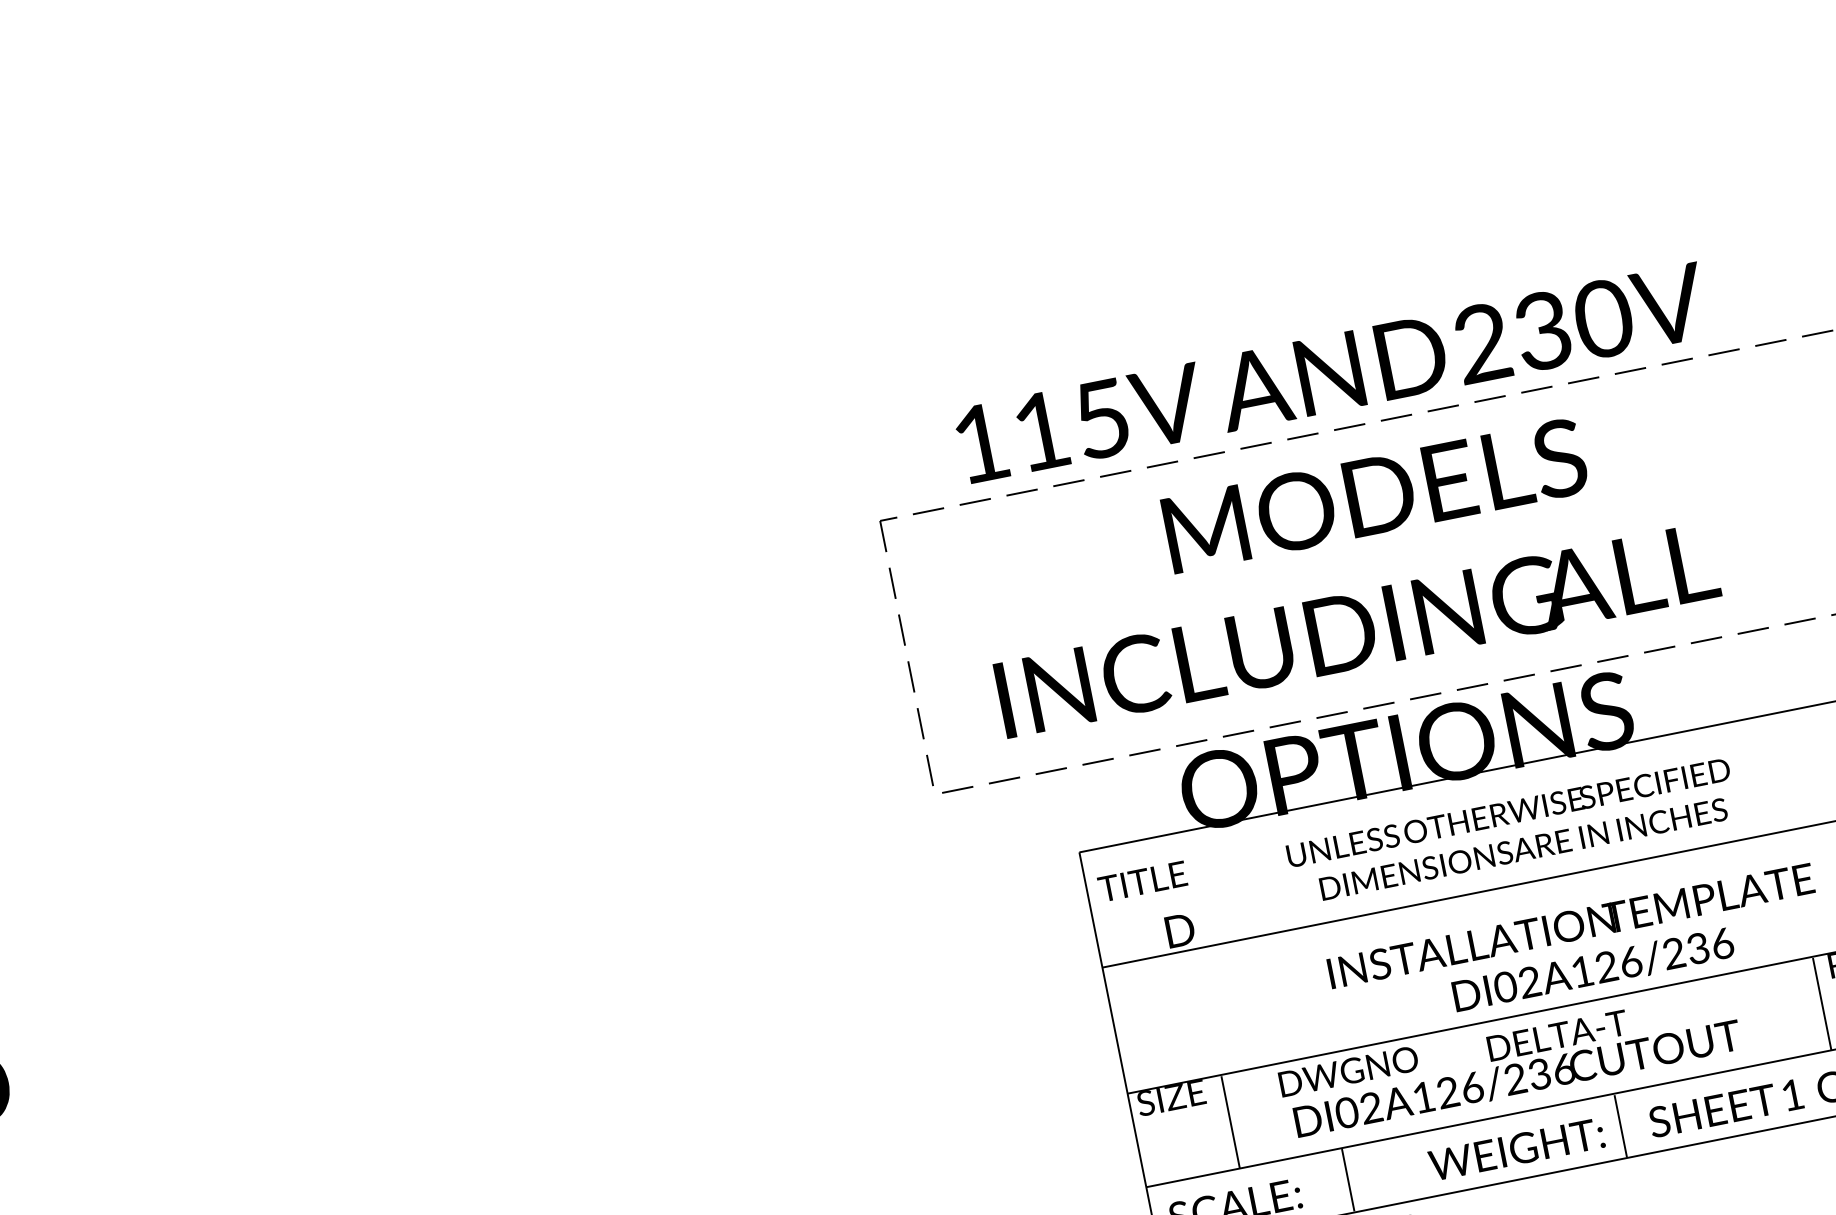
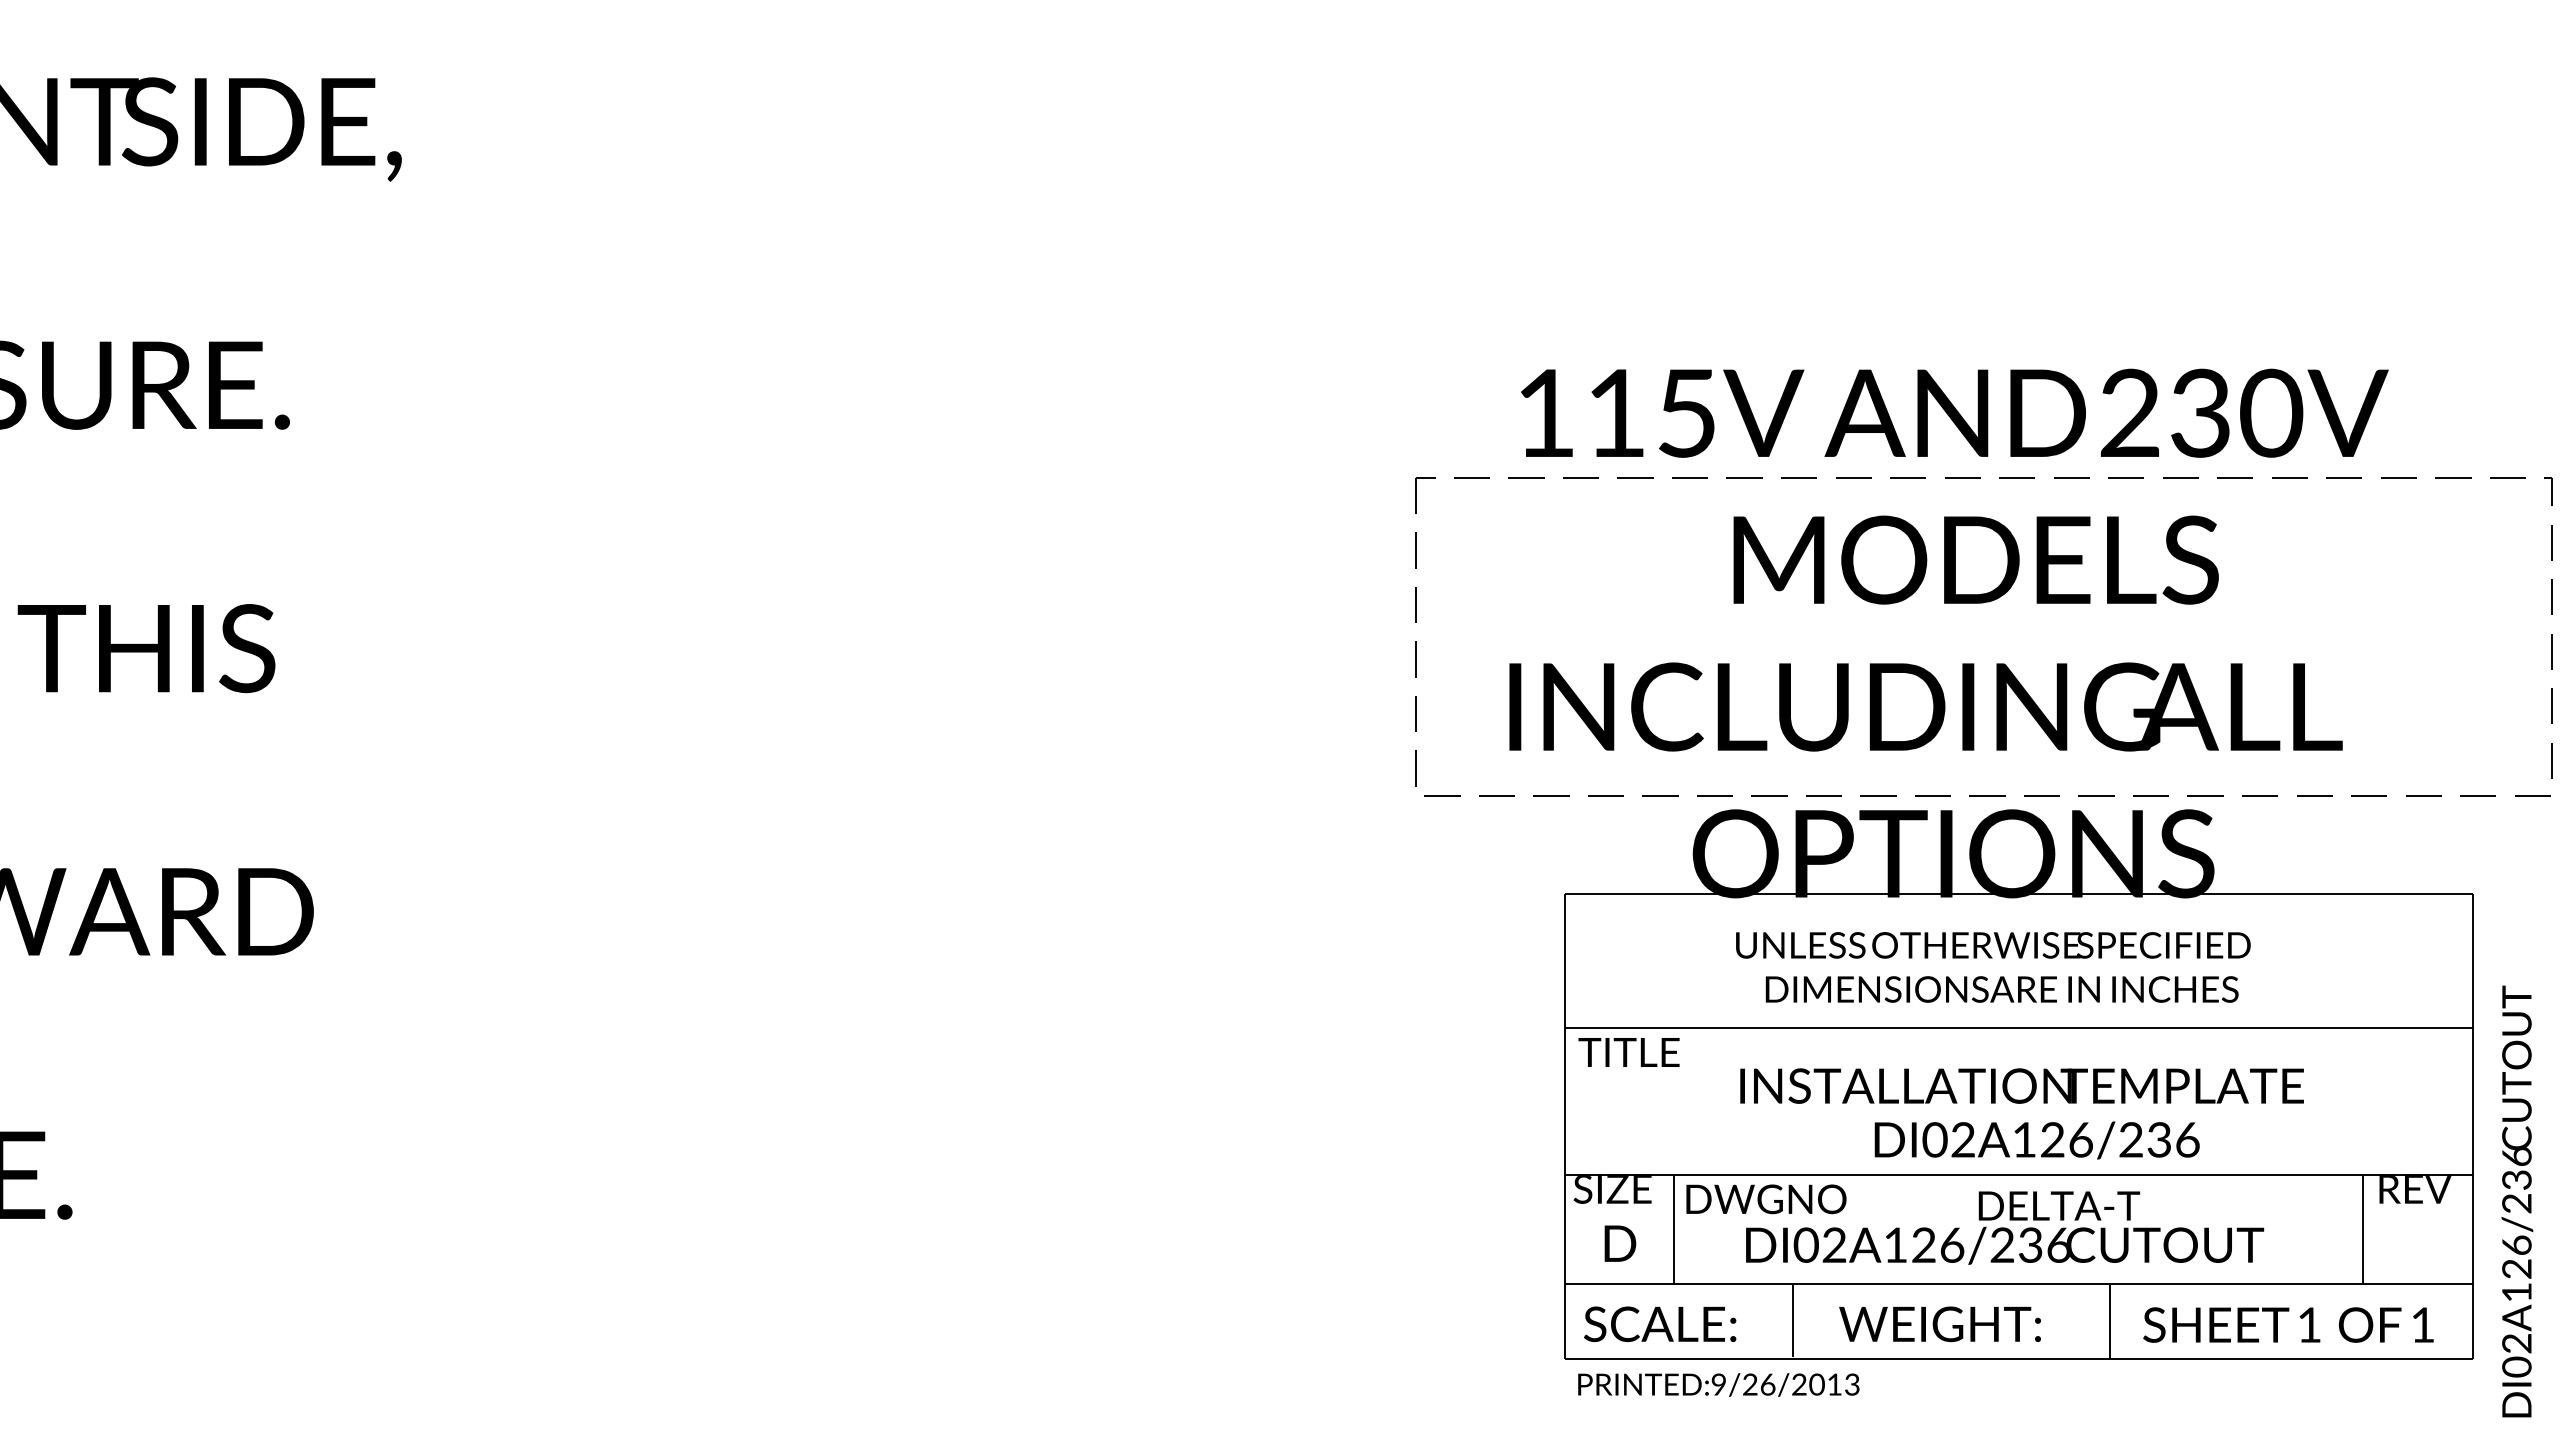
text: (1512, 831) -> (1993, 967), moved
text: (1142, 881) -> (1628, 1052), moved
text: (1180, 930) -> (1620, 1243), moved
text: (1575, 949) -> (2021, 1113), moved
text: (1348, 1071) -> (1766, 1199), moved
text: (1516, 1149) -> (1939, 1324), moved

